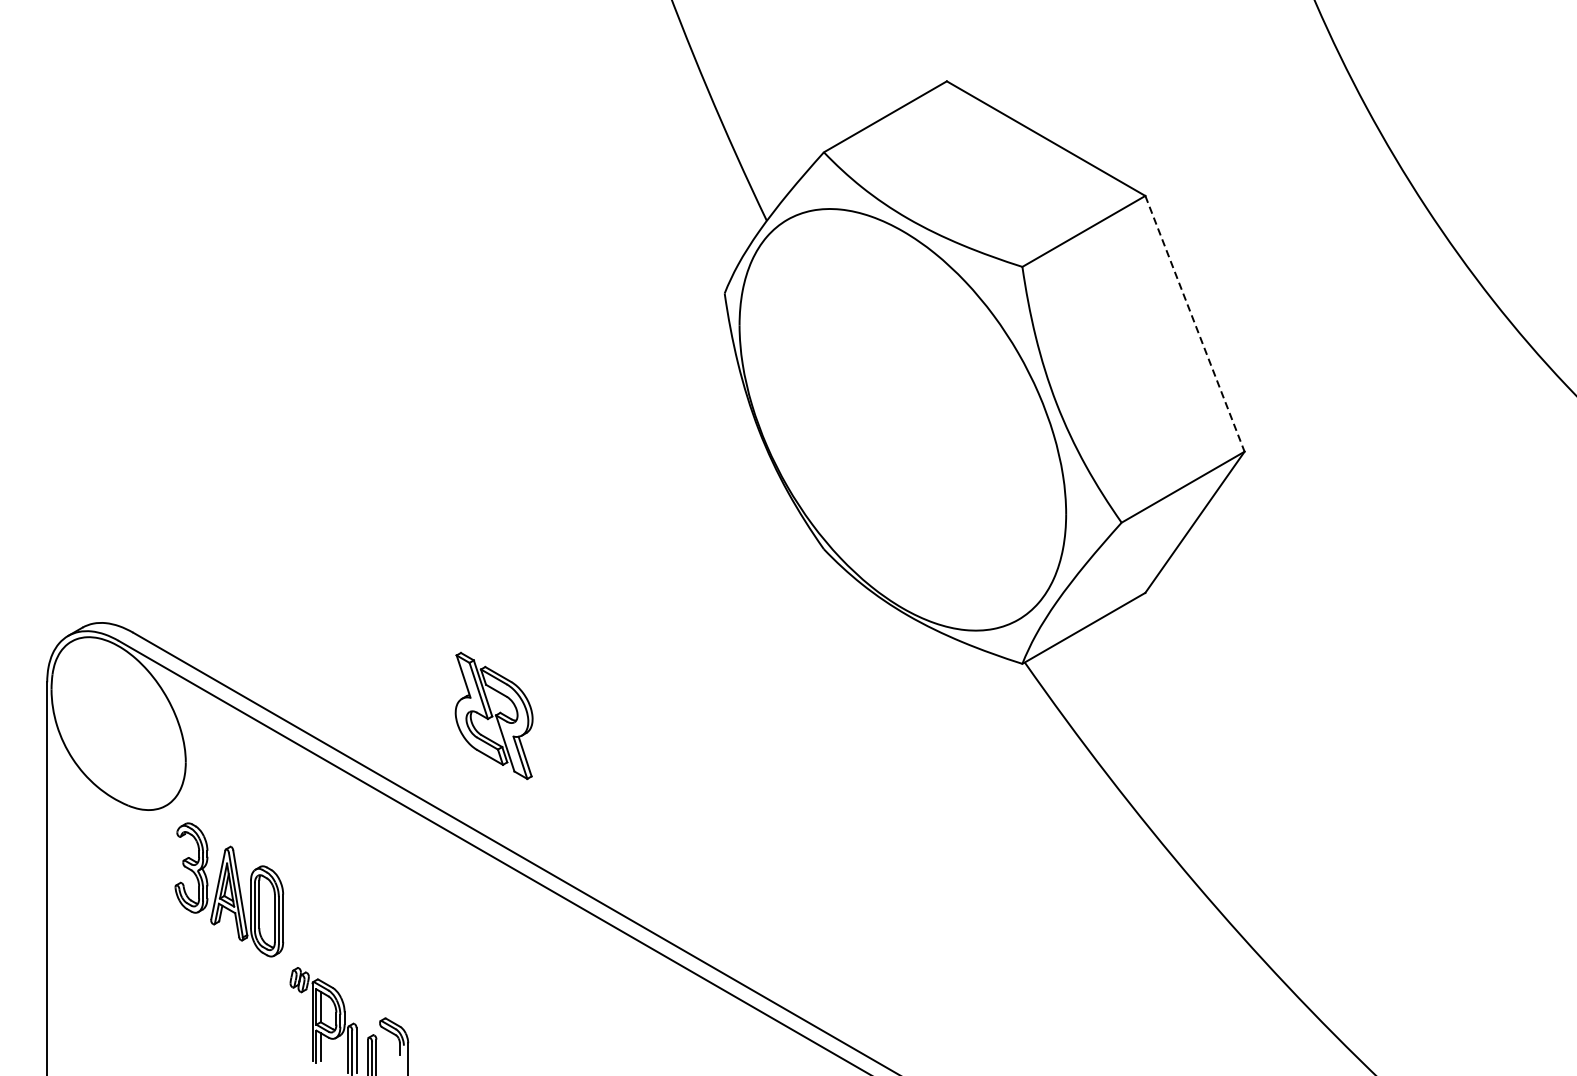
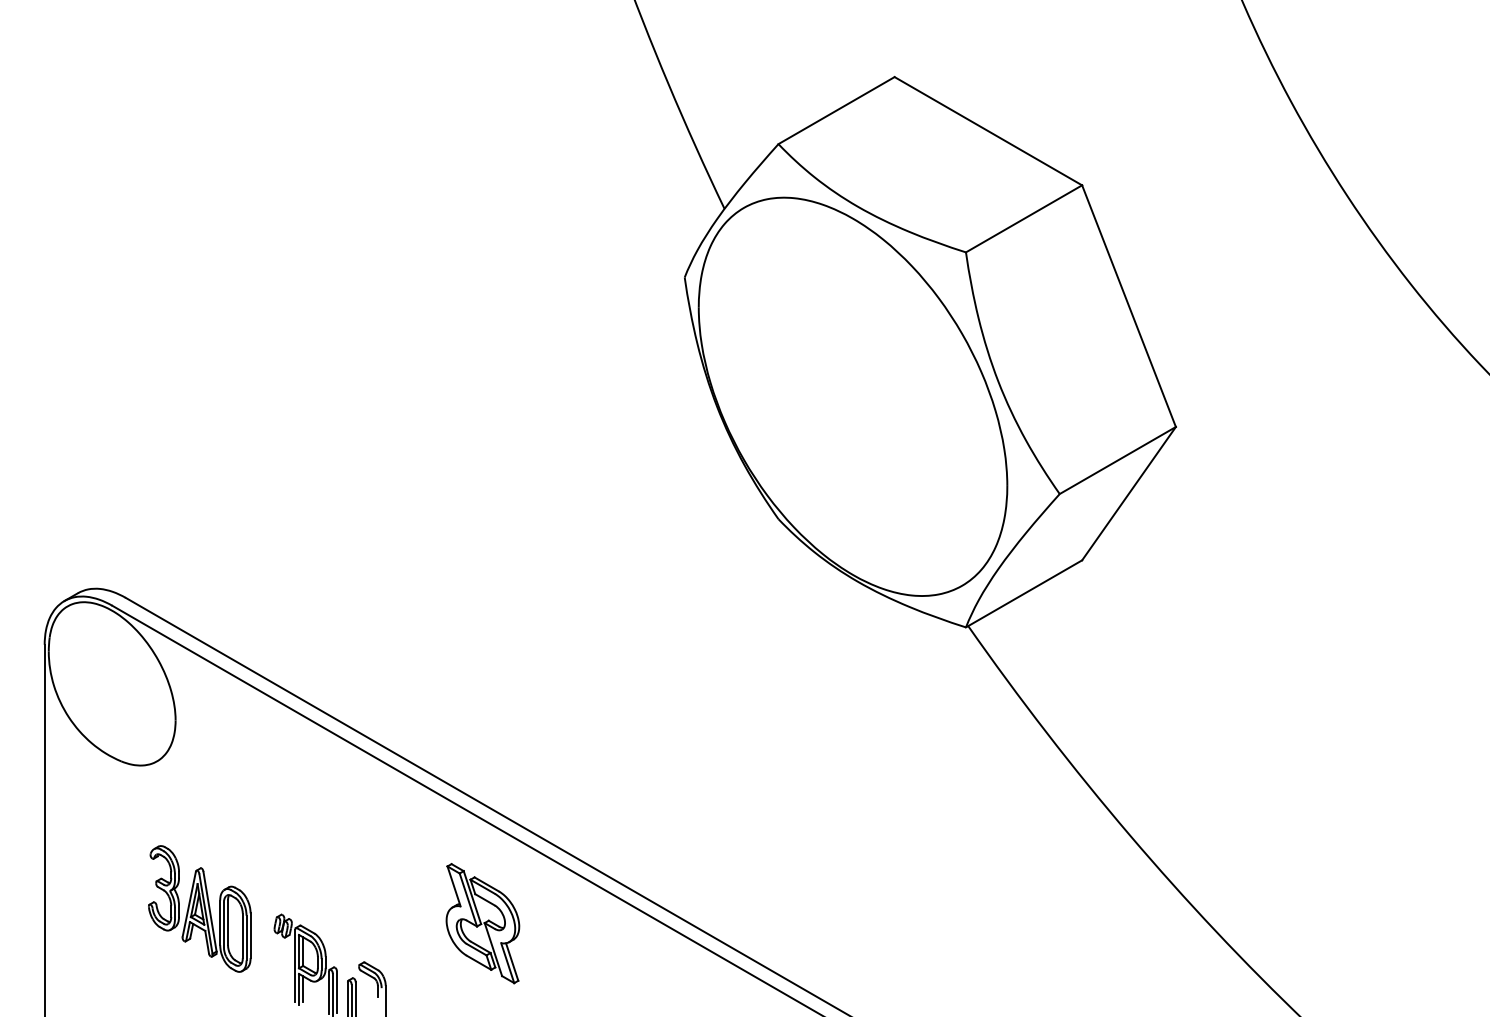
line: (1195, 324) -> (1129, 306), dashed -> solid
part: (493, 715) -> (482, 923), moved
part: (229, 889) -> (199, 908), moved

